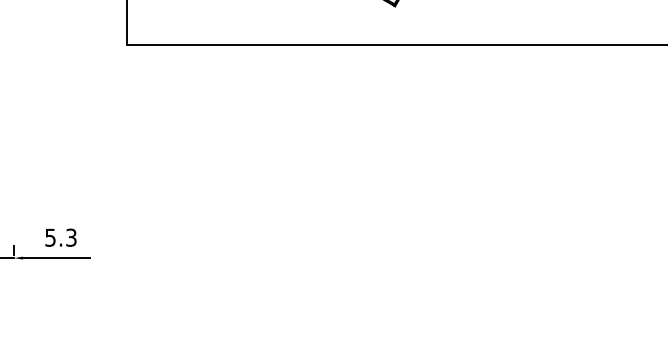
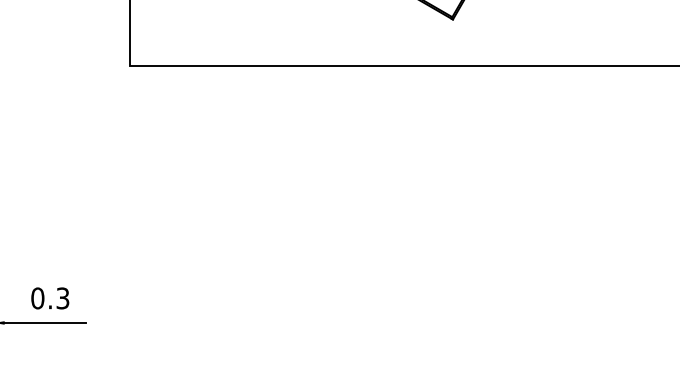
text: (50, 237) -> (37, 298), 5.3 -> 0.3

